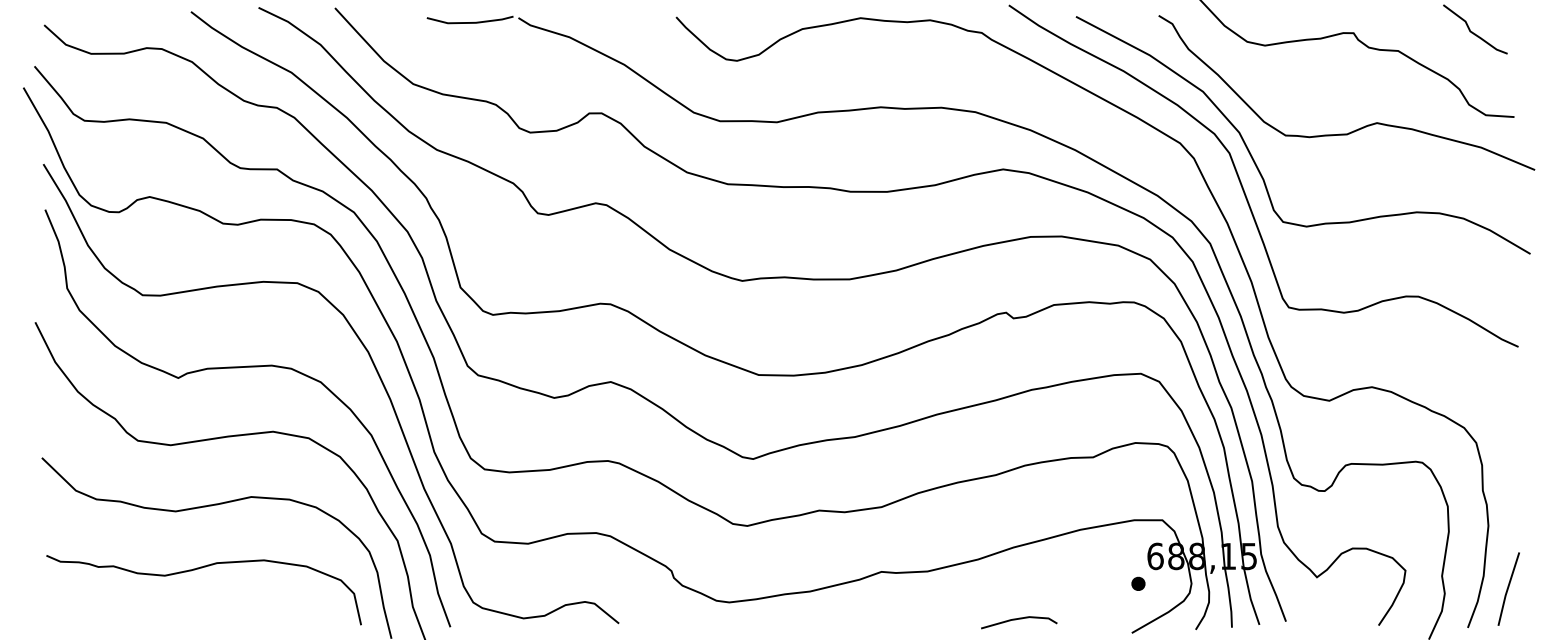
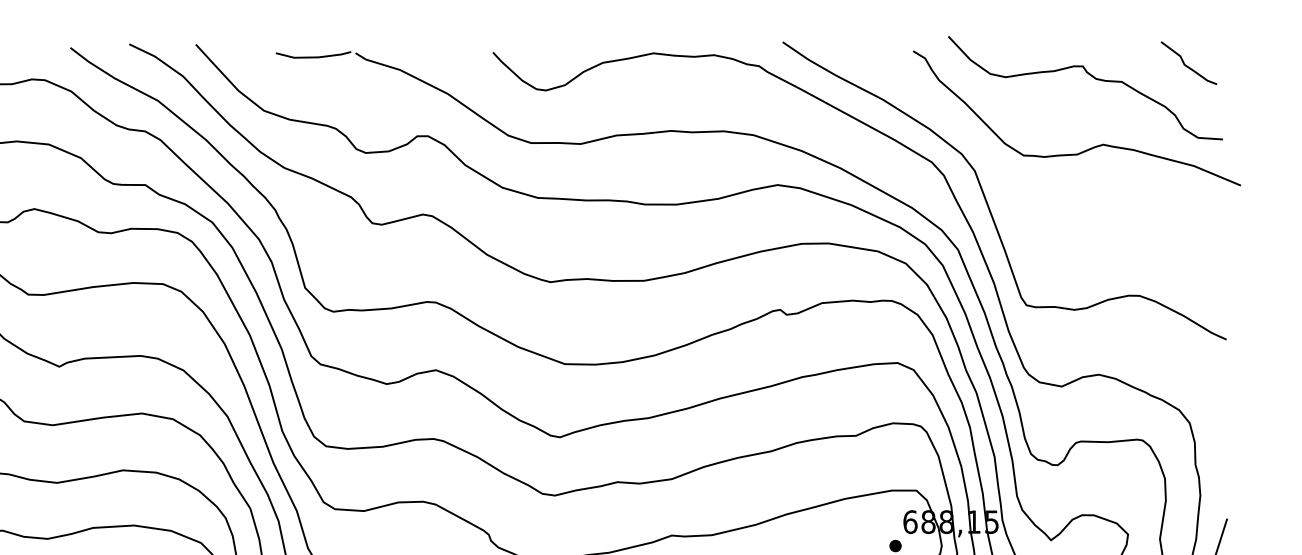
curve: (1254, 159) -> (996, 176), removed

